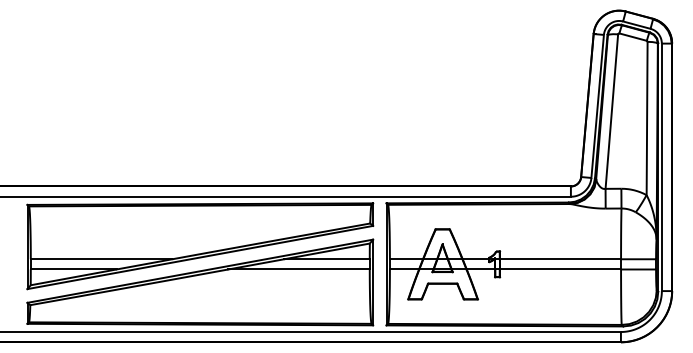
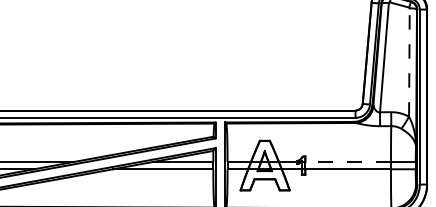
line: (647, 118) -> (409, 62), solid -> dashed
line: (560, 259) -> (348, 162), solid -> dashed

